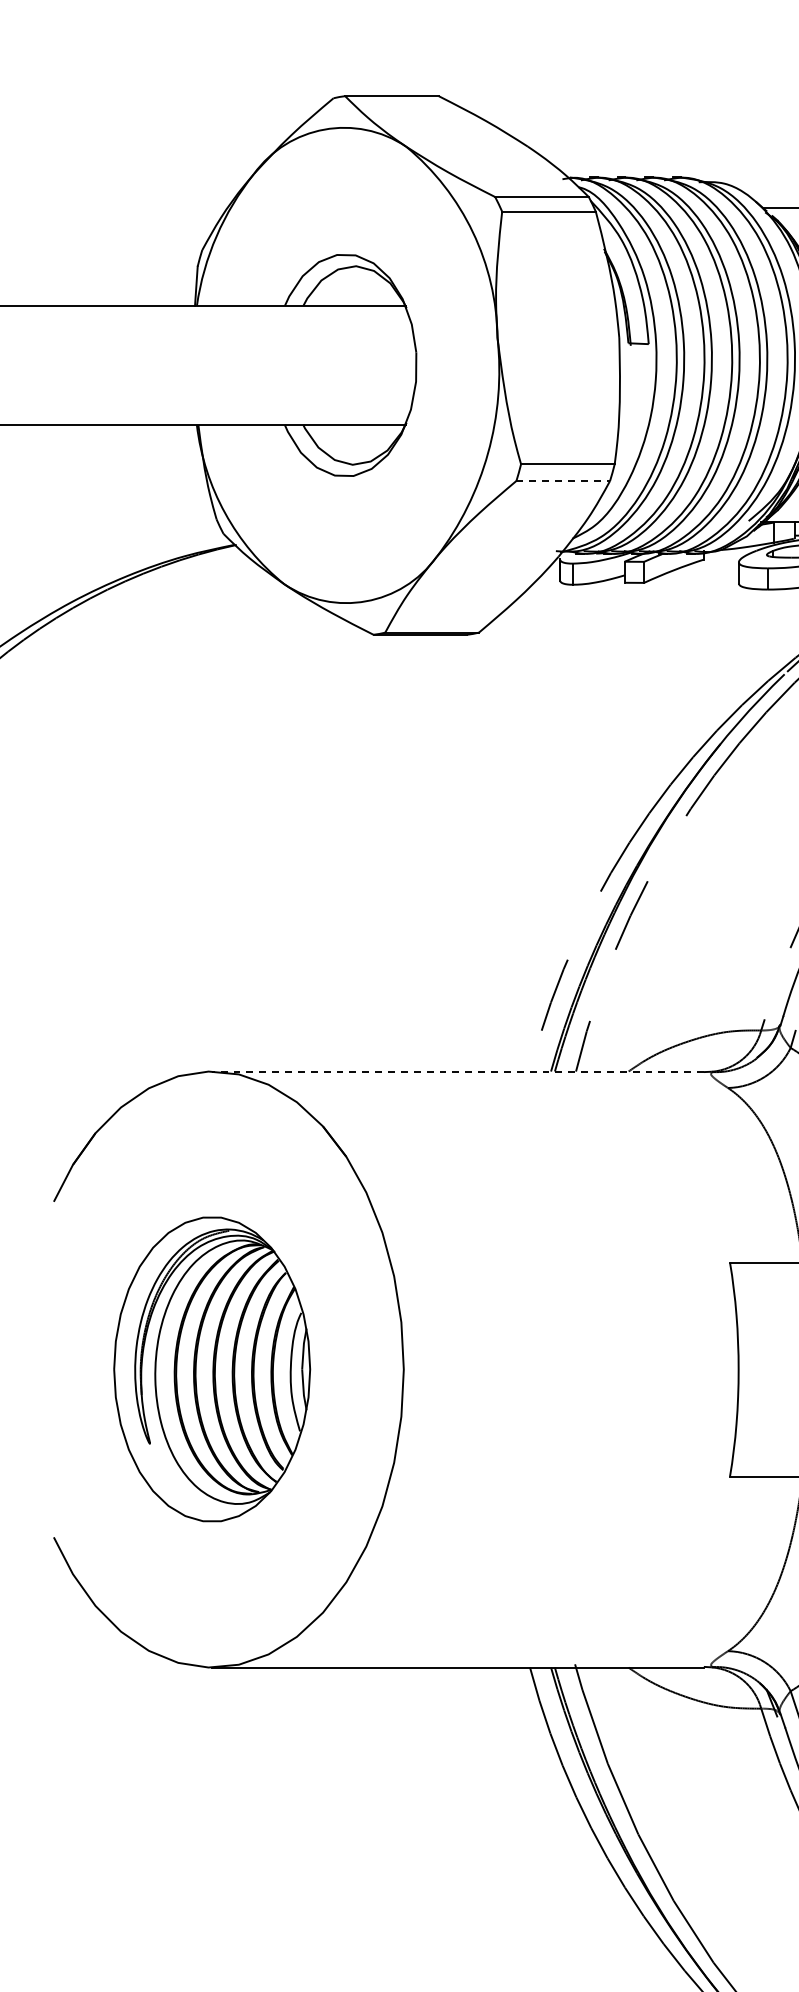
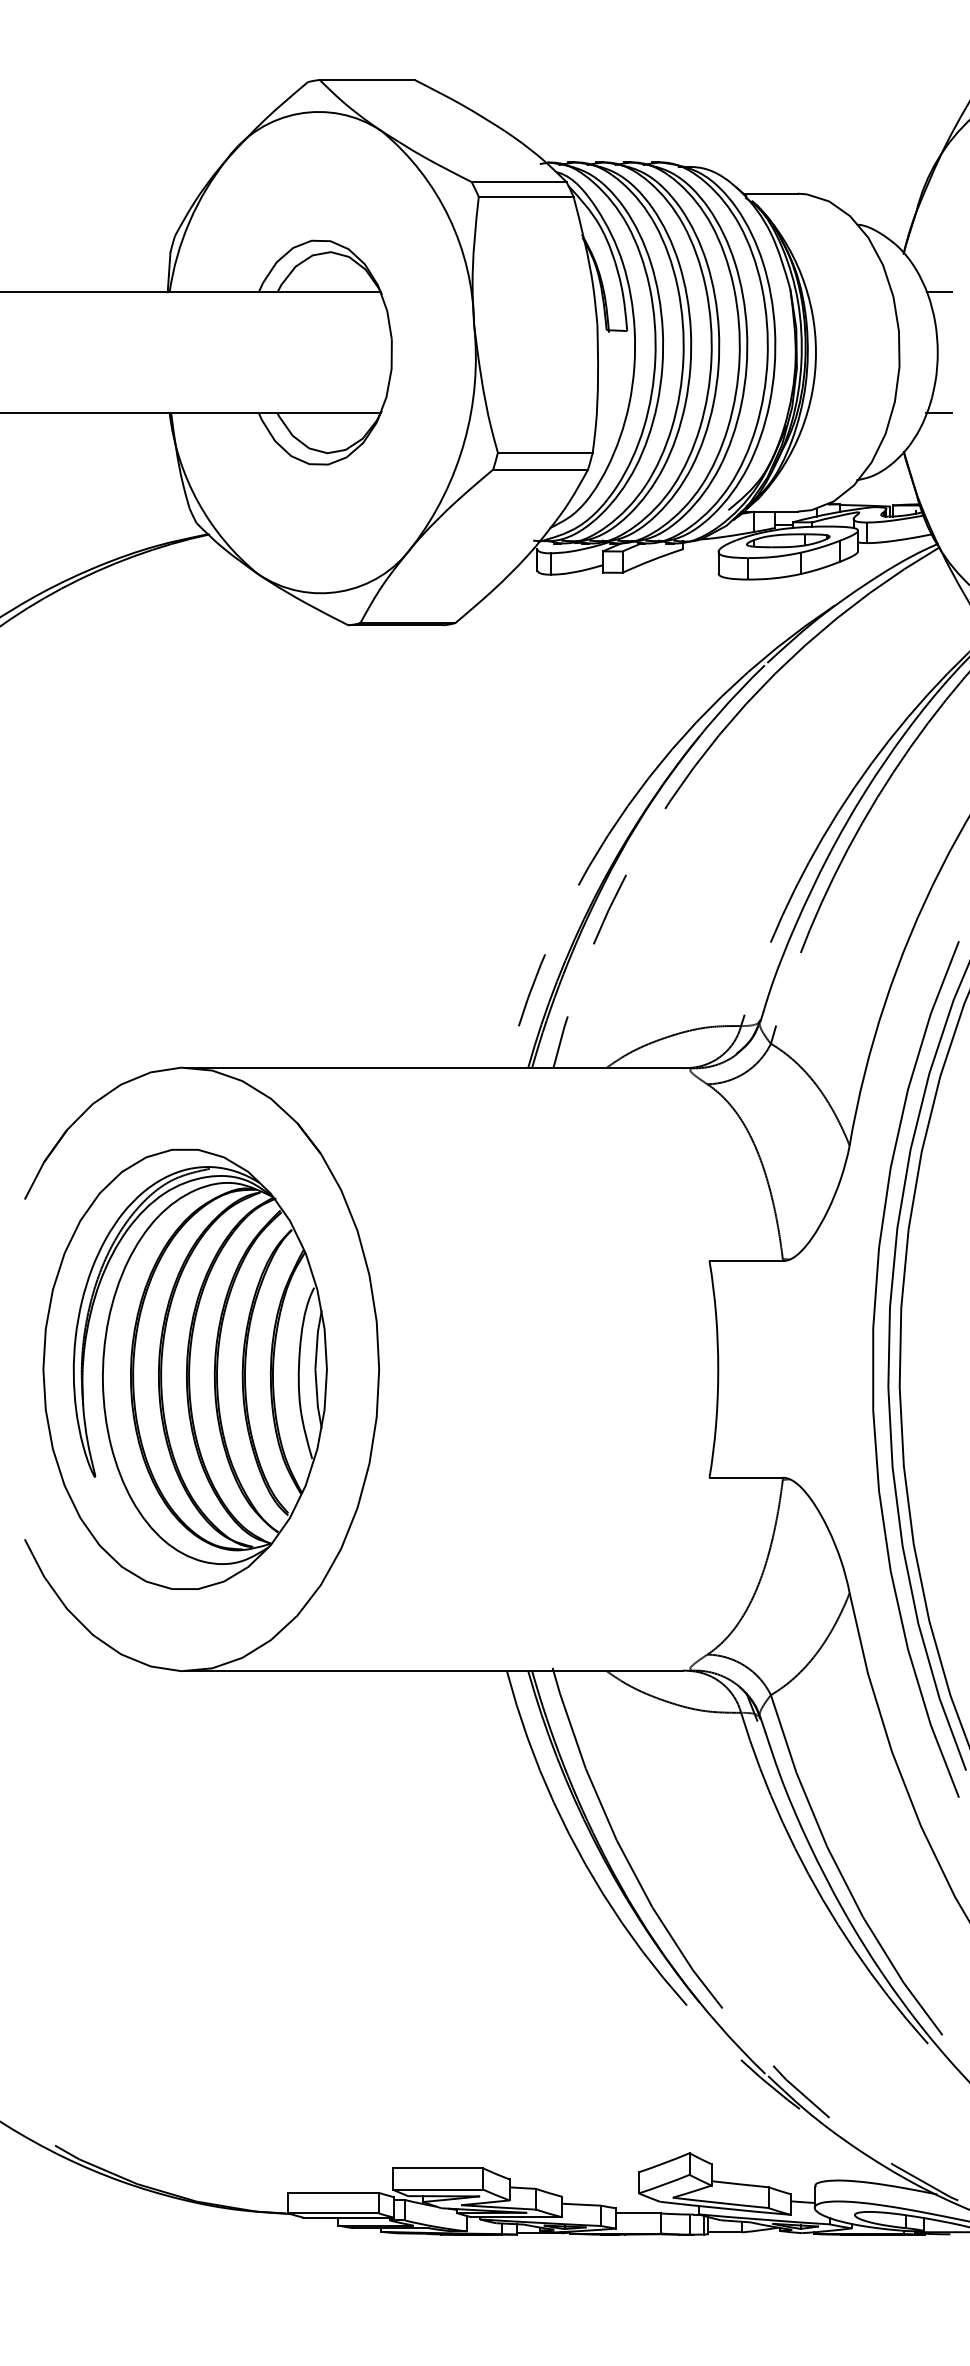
line: (564, 480) -> (541, 469), dashed -> solid
line: (458, 1071) -> (434, 1067), dashed -> solid
part: (211, 1368) -> (184, 1368), size x1.43

